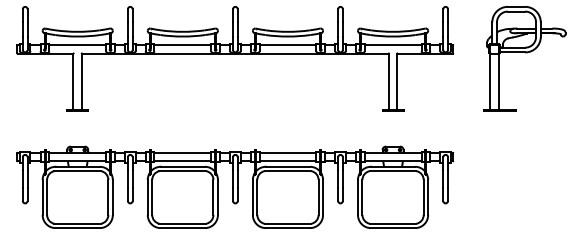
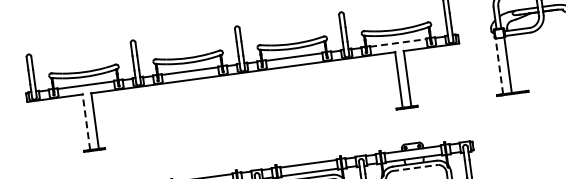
line: (393, 44) -> (398, 42), solid -> dashed
line: (490, 80) -> (499, 65), solid -> dashed
line: (73, 81) -> (86, 121), solid -> dashed
line: (393, 171) -> (415, 168), solid -> dashed

